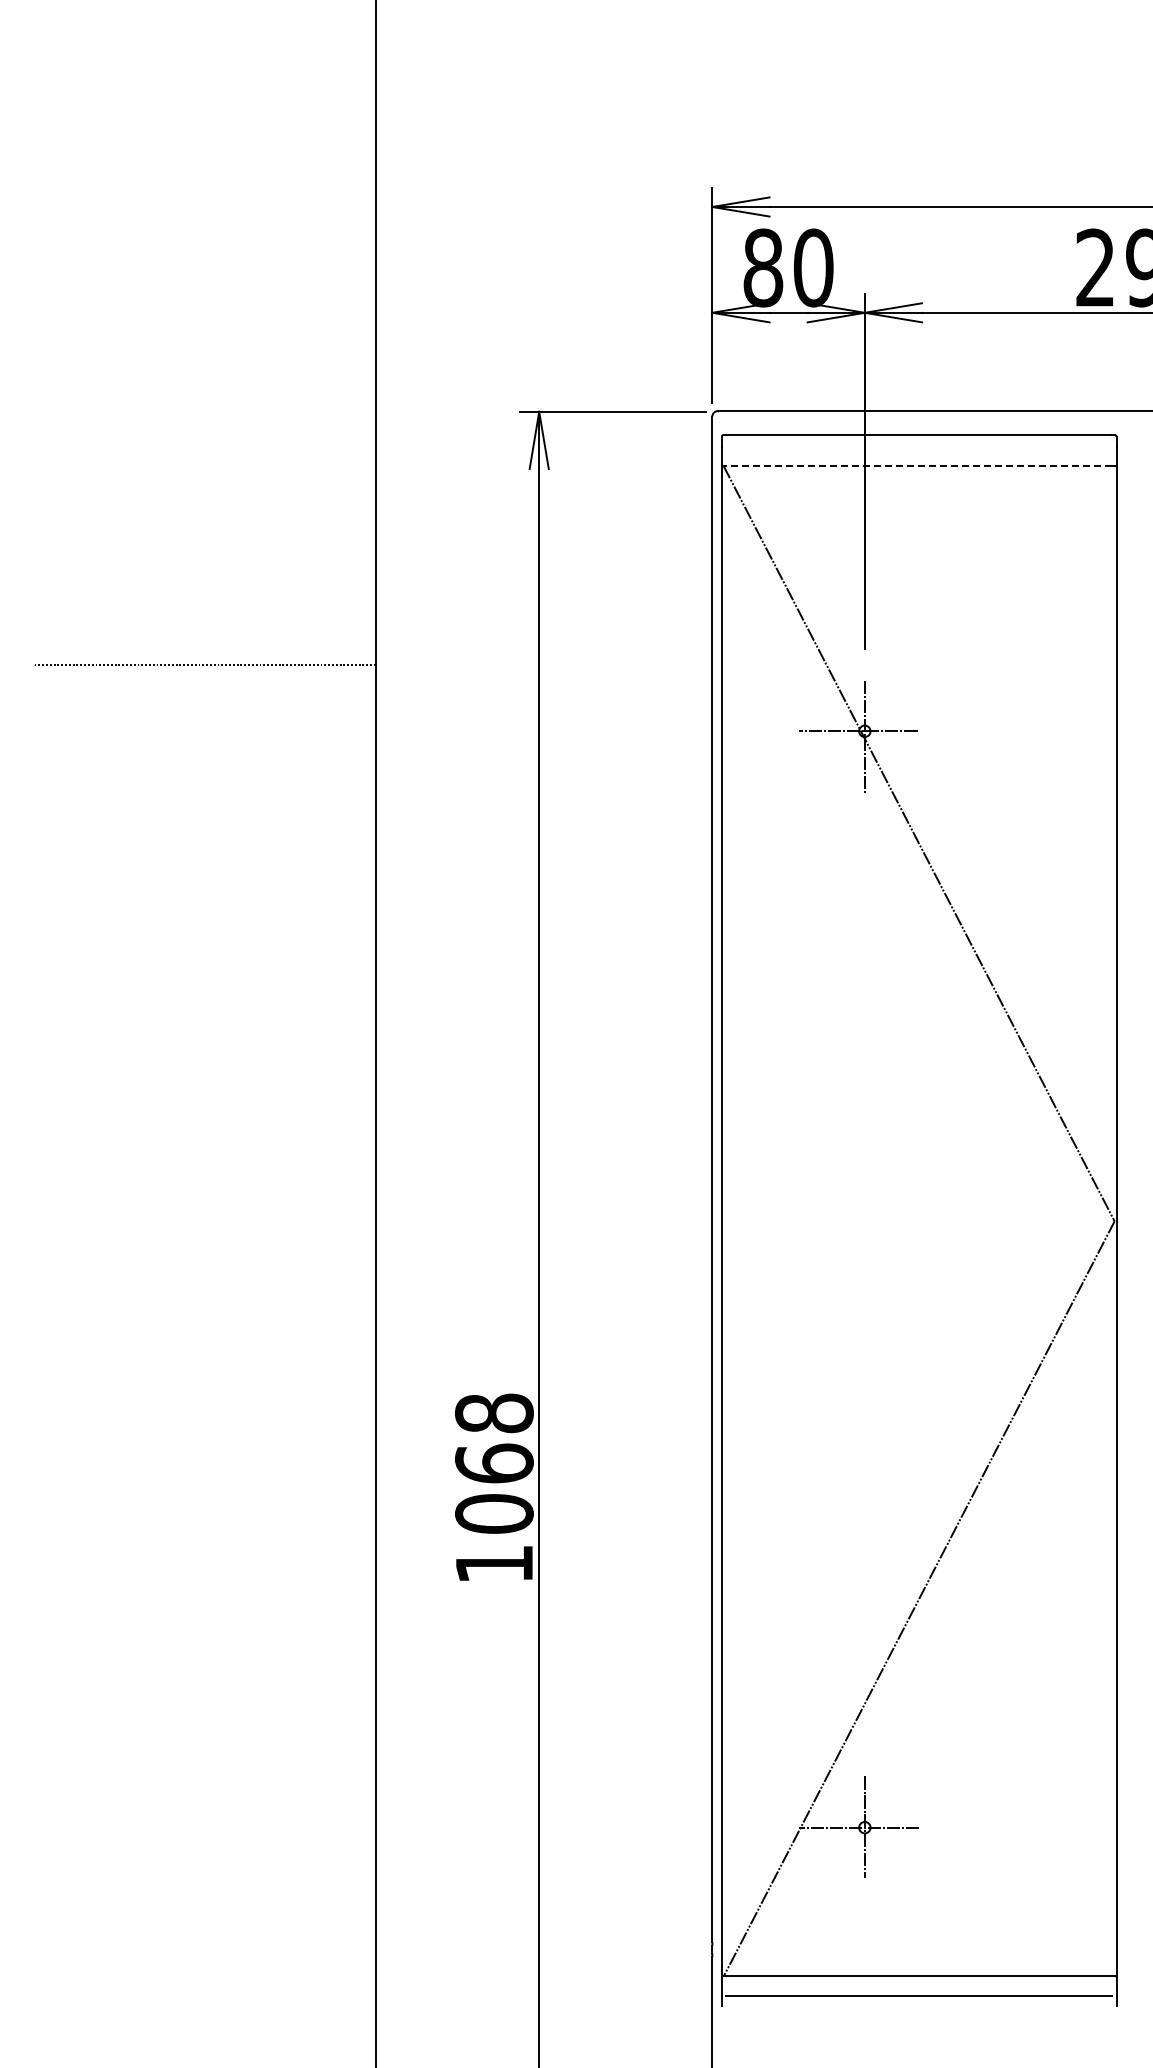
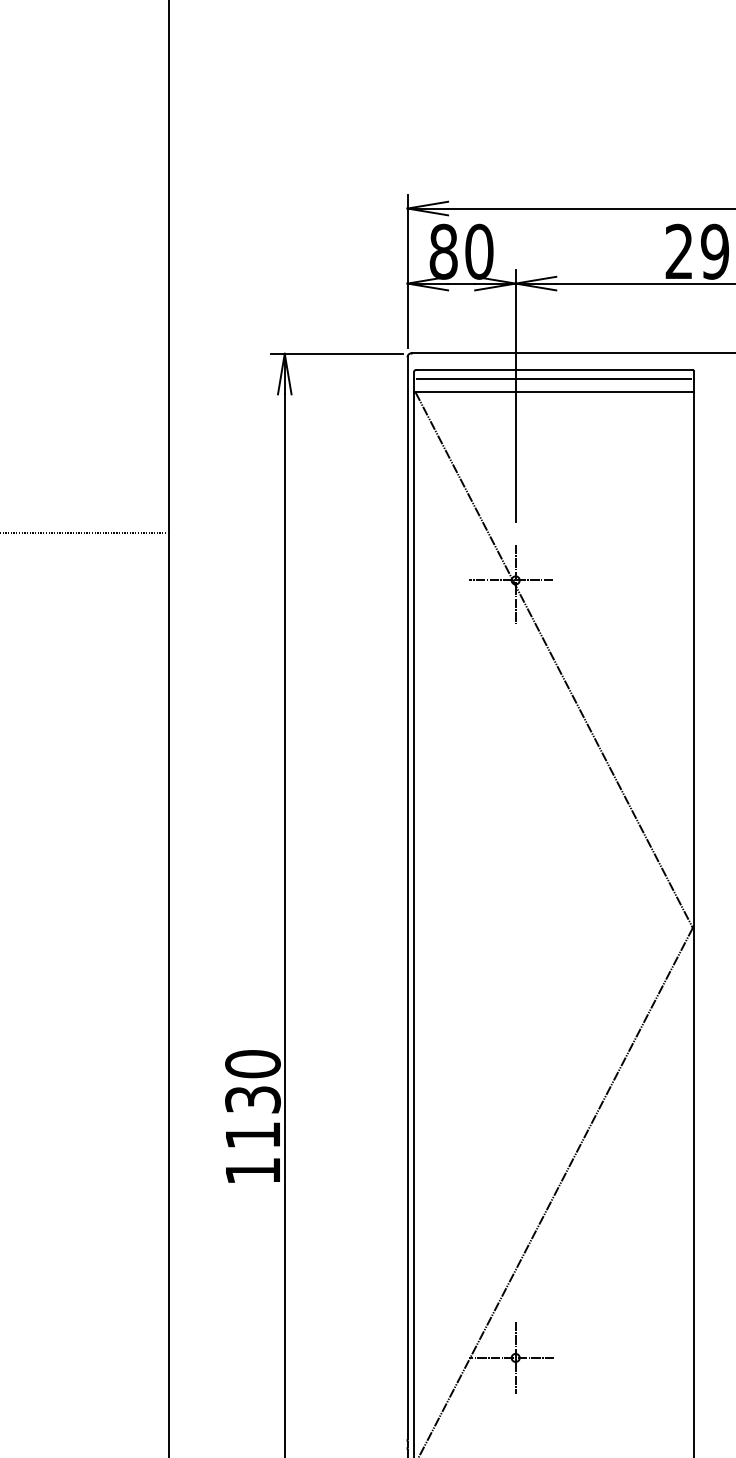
line: (919, 446) -> (554, 378), added
line: (918, 466) -> (553, 392), dashed -> solid
text: (494, 1463) -> (253, 1099), 1068 -> 1130

